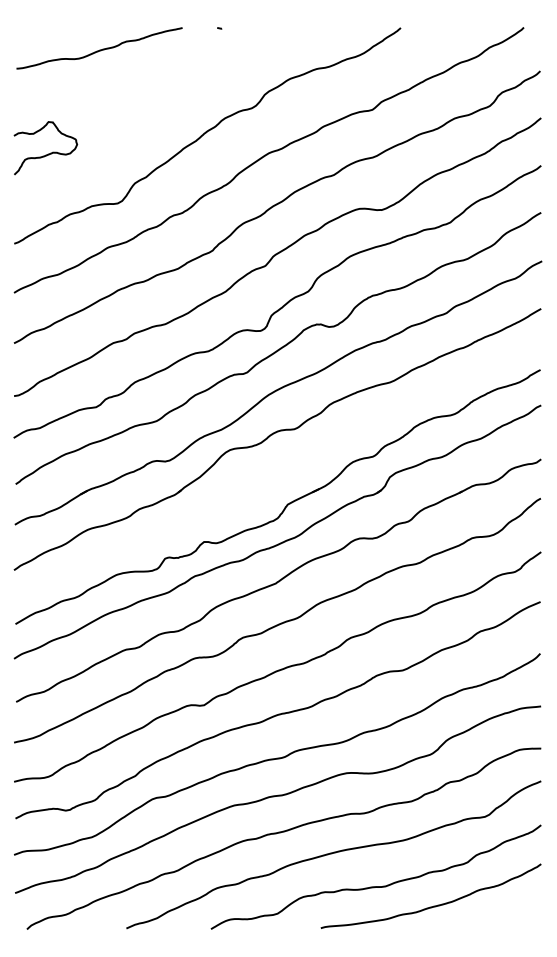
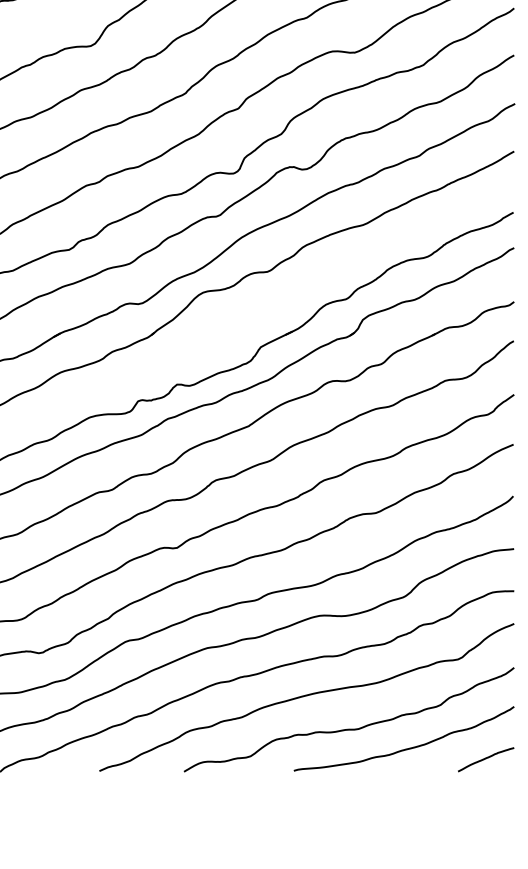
curve: (512, 916) -> (485, 759), added

